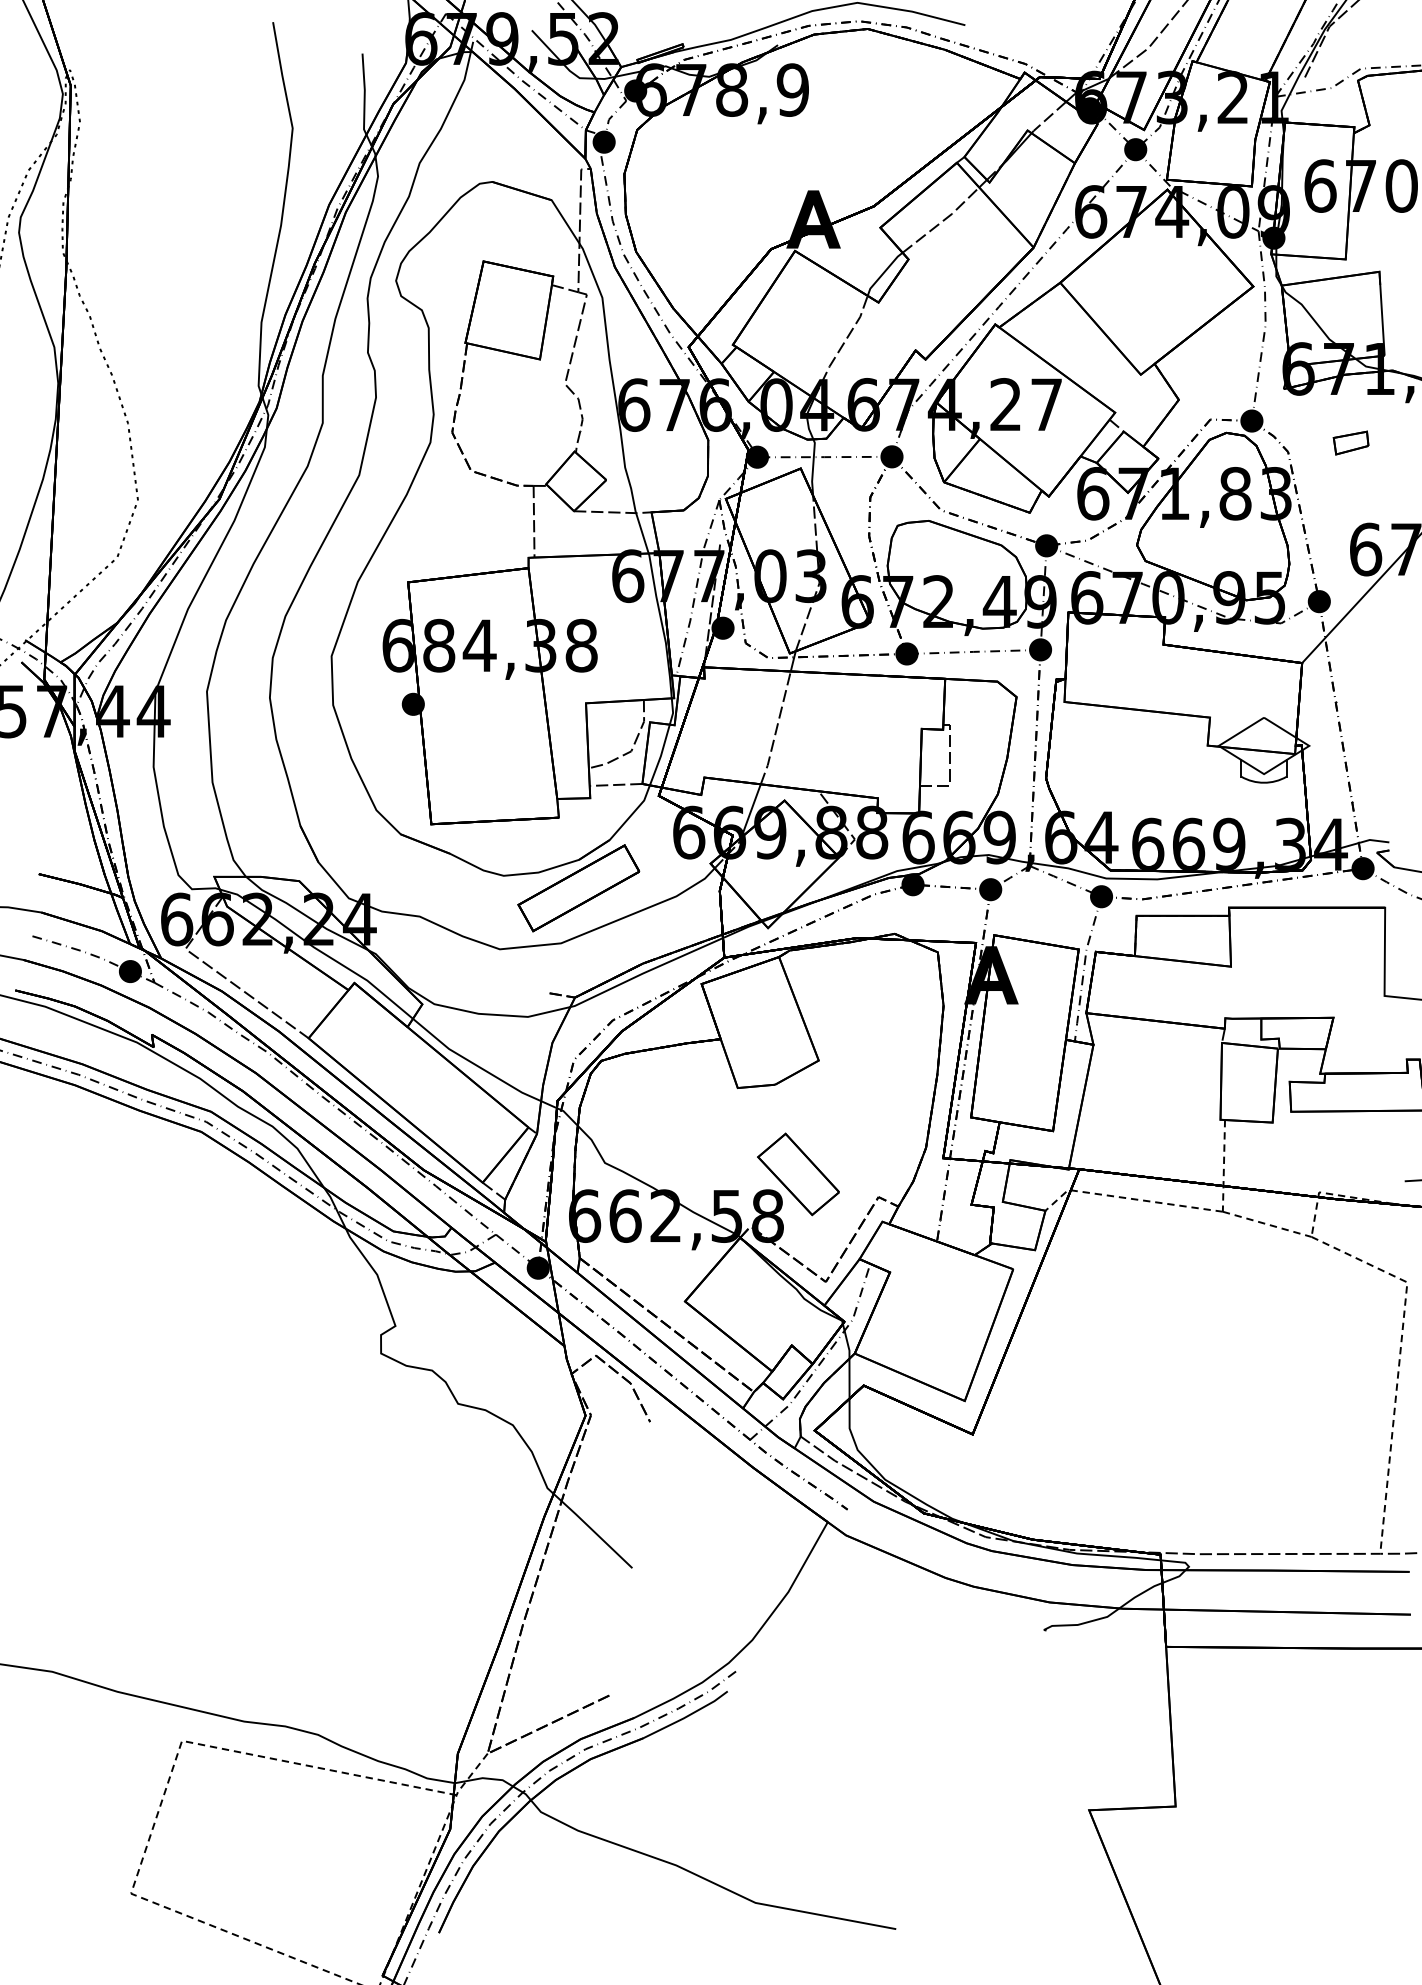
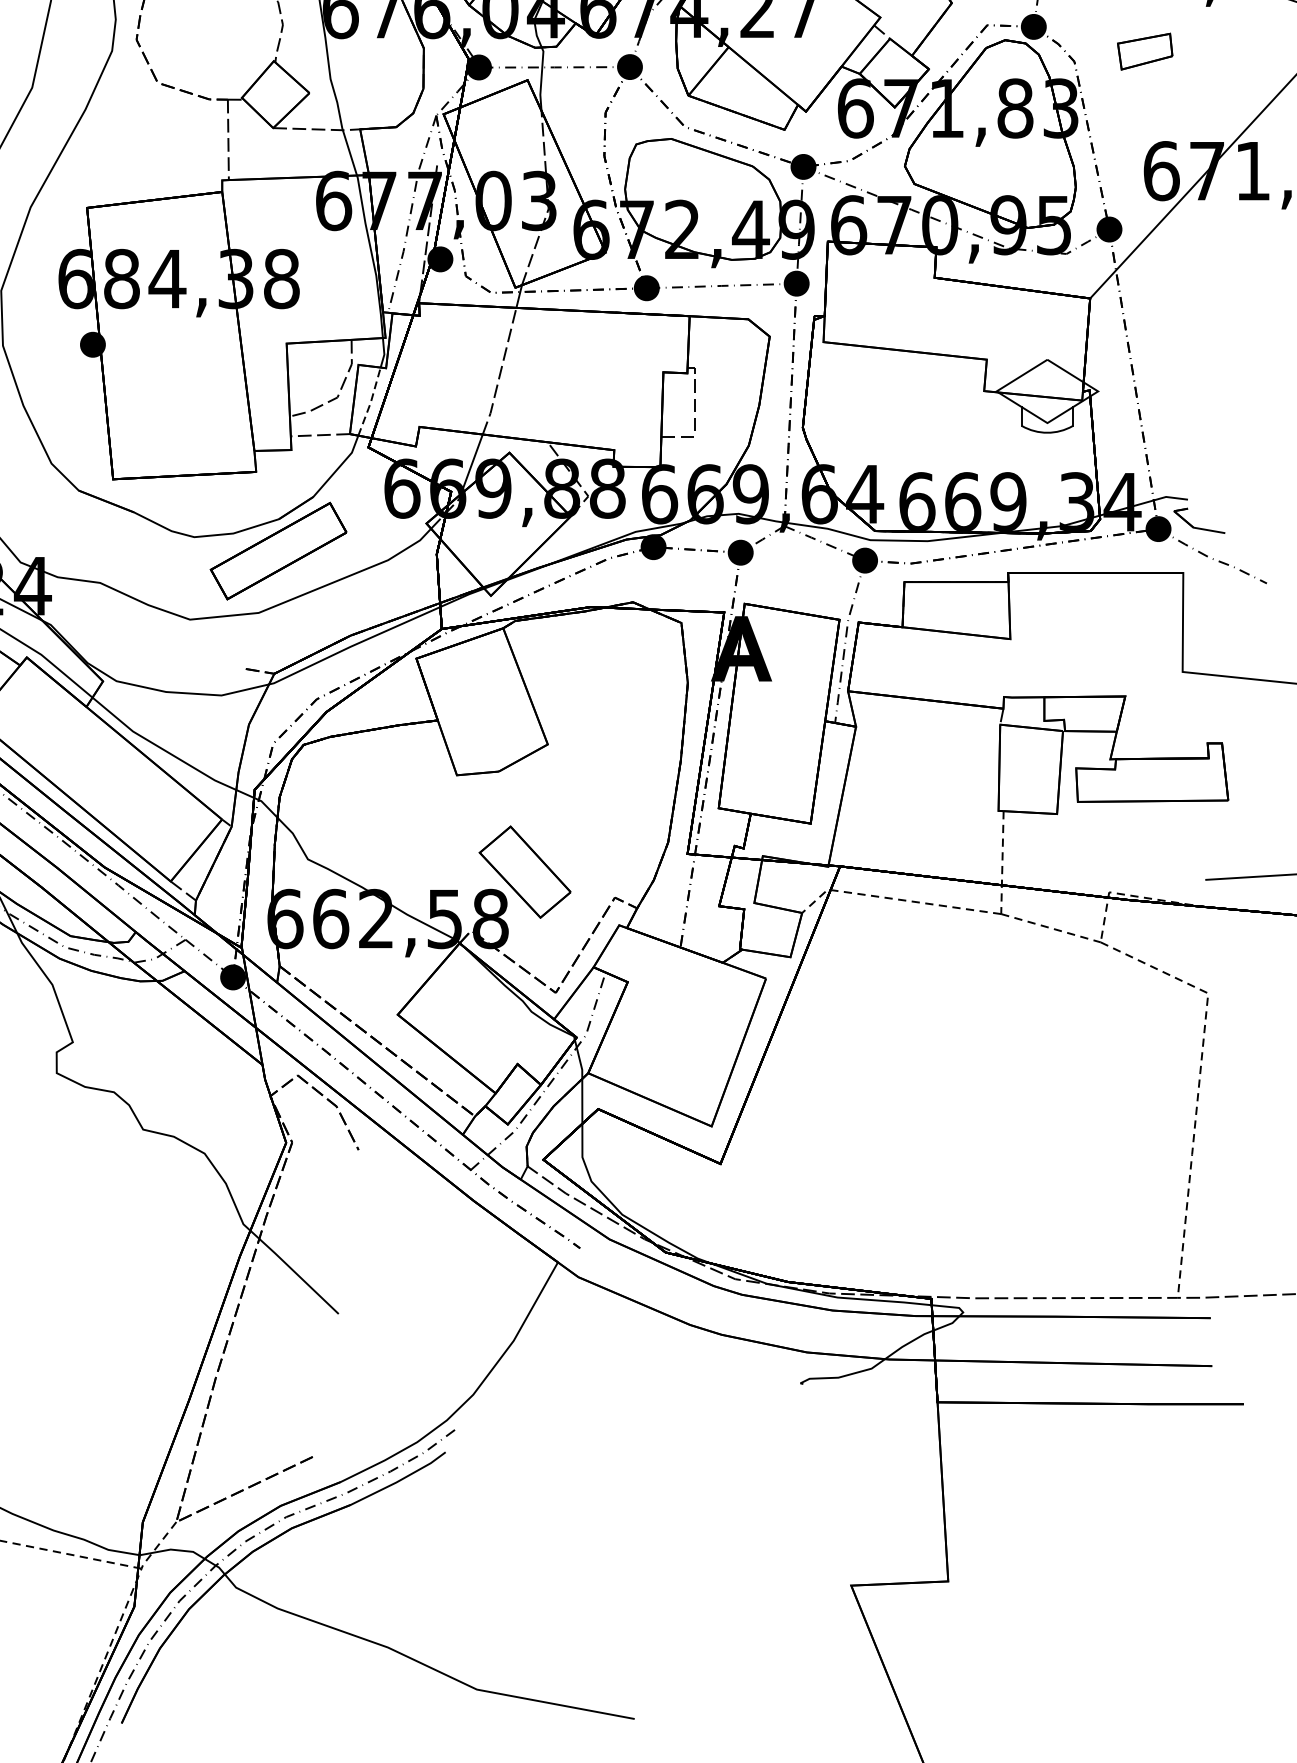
part: (1350, 442) -> (1144, 50), size x1.4
line: (660, 756) -> (370, 403), solid -> dashed

